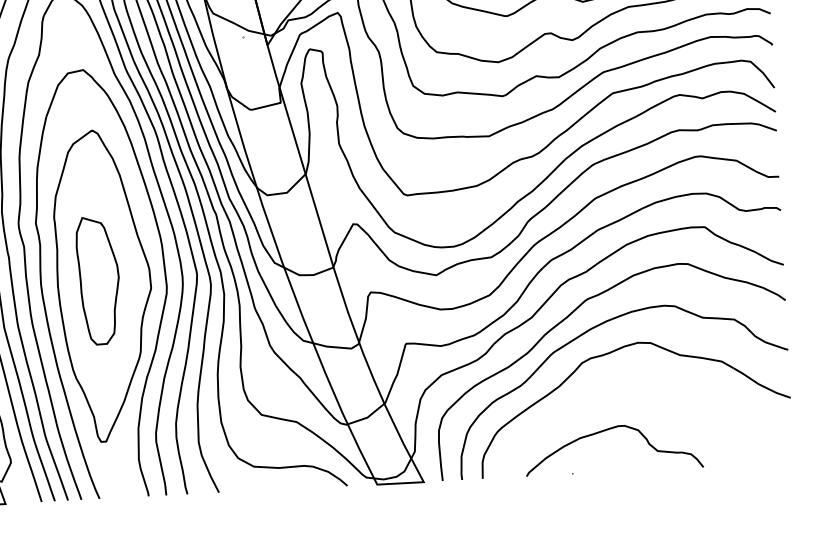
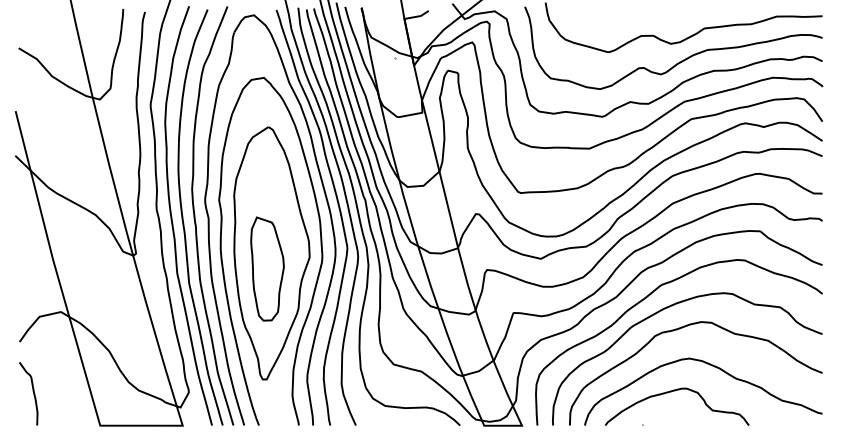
part: (98, 280) -> (267, 268), moved
curve: (657, 397) -> (714, 367), added

